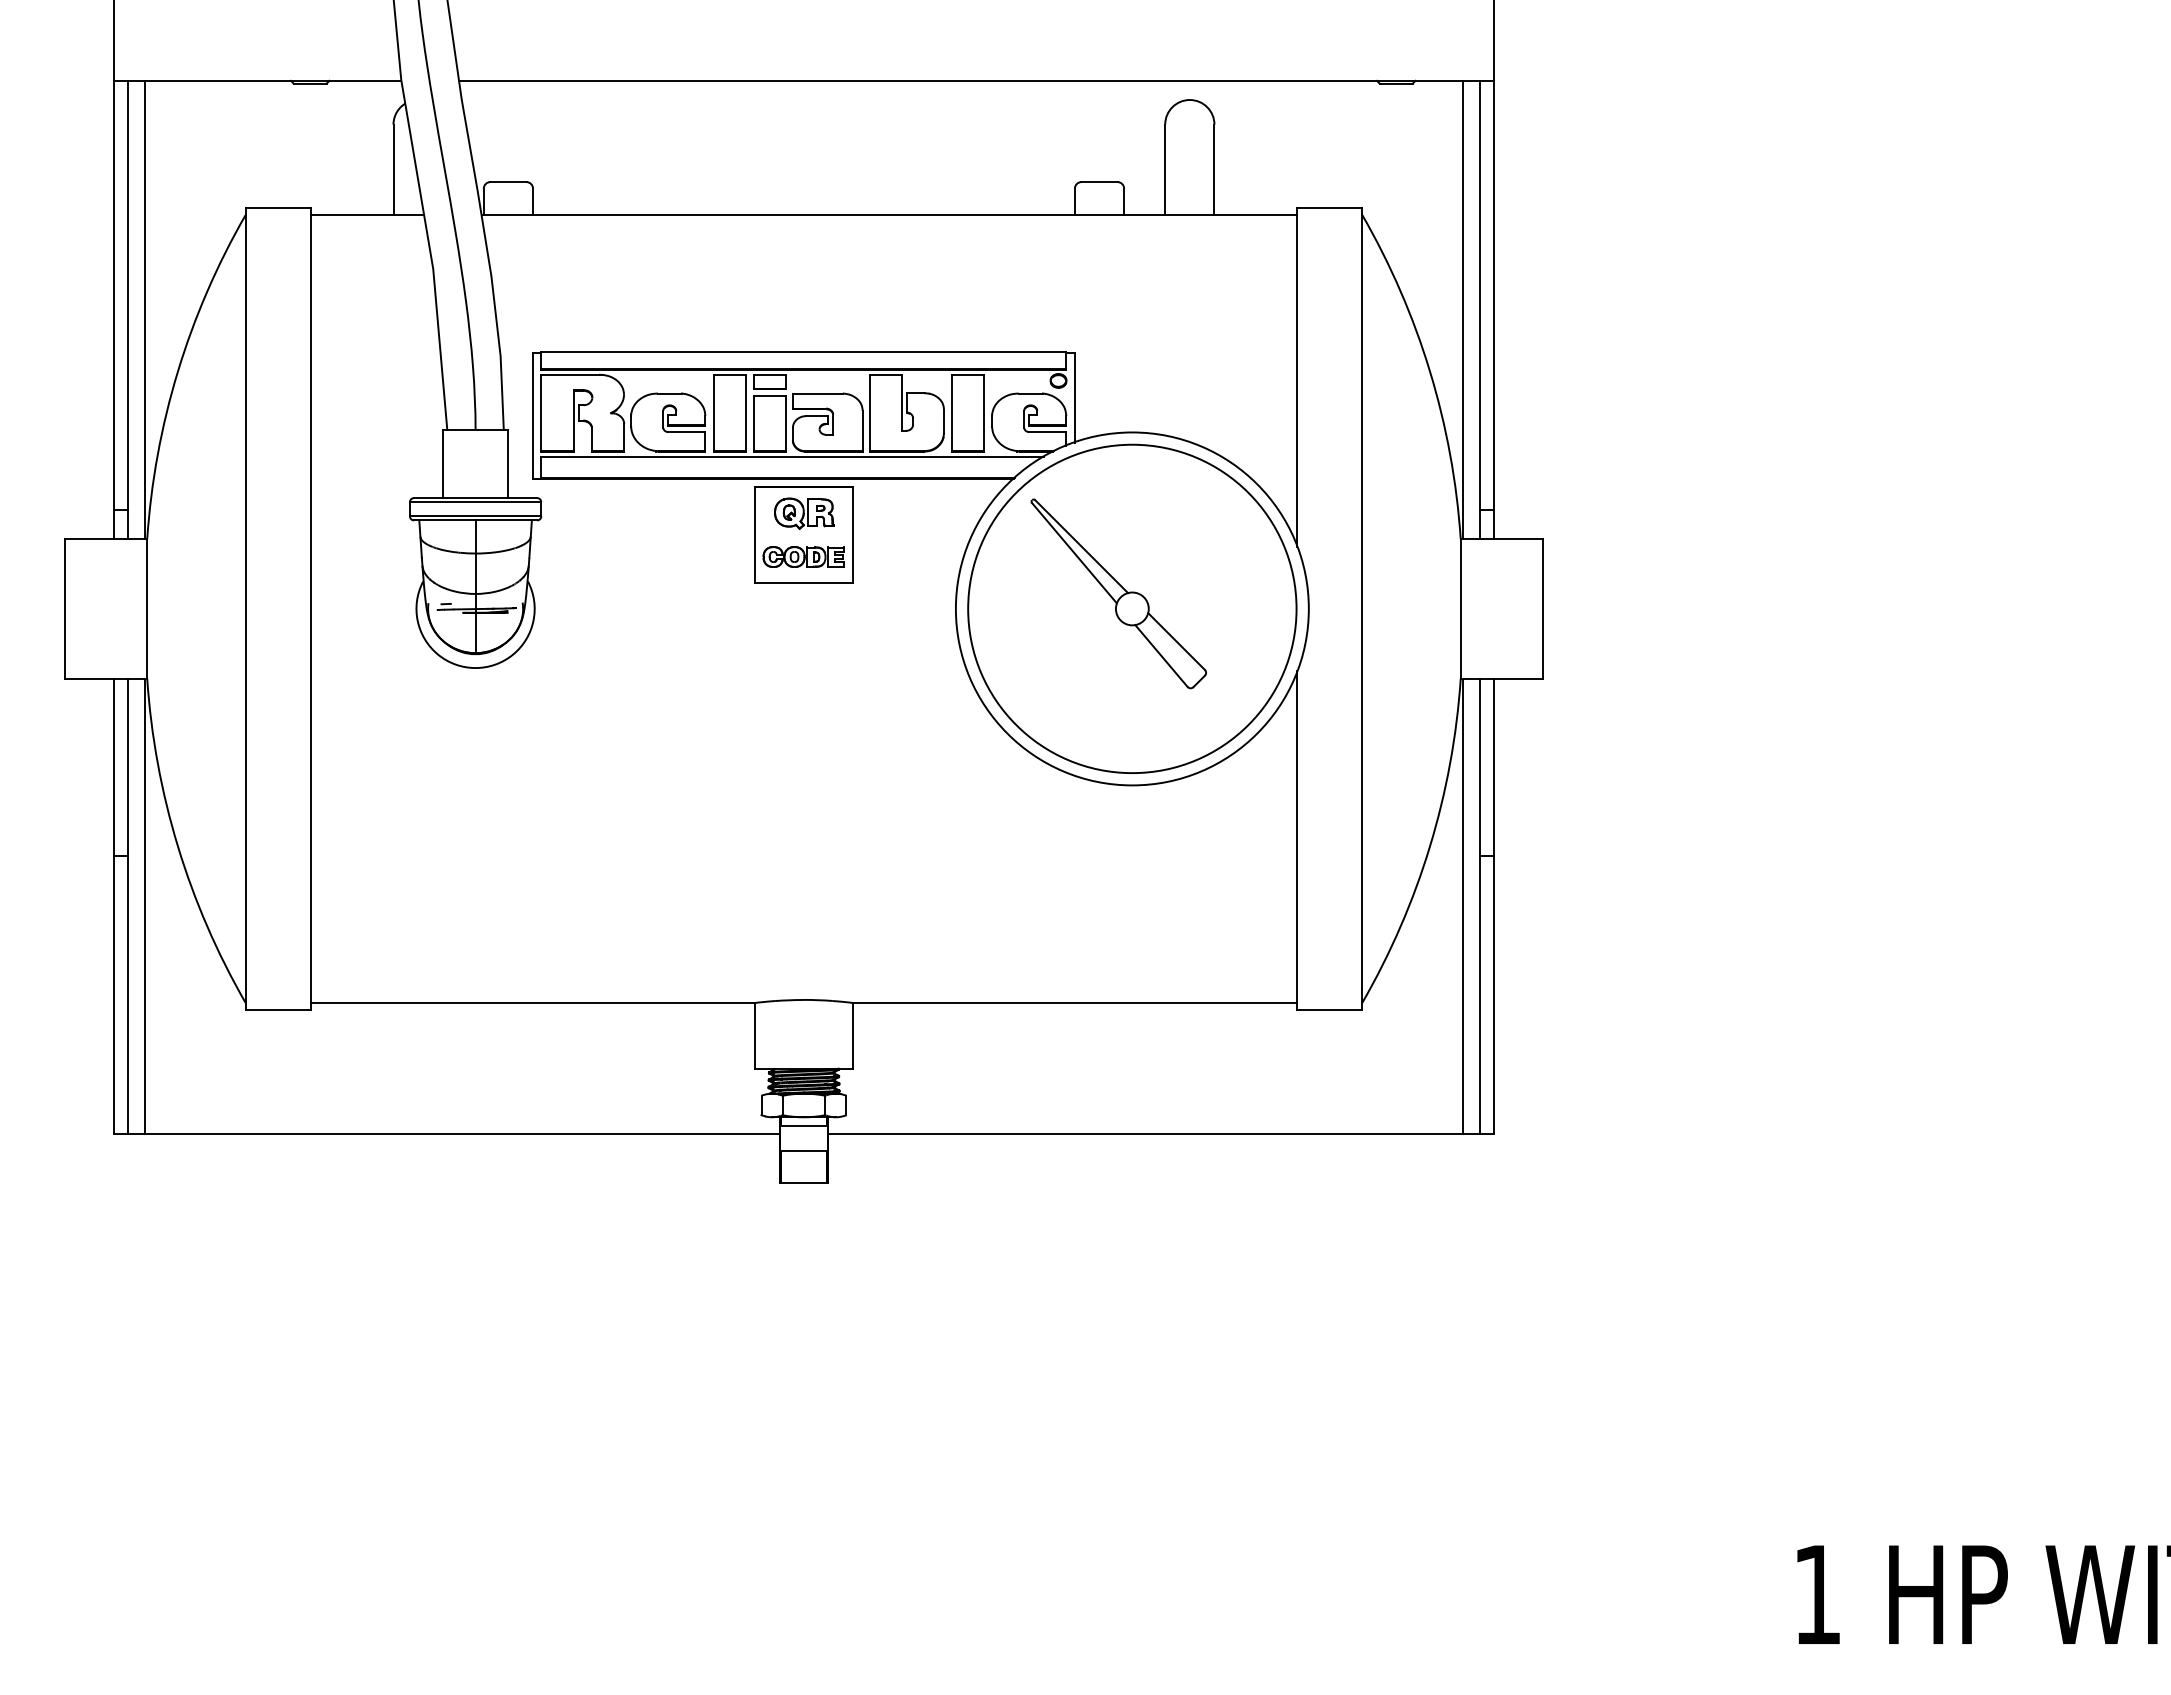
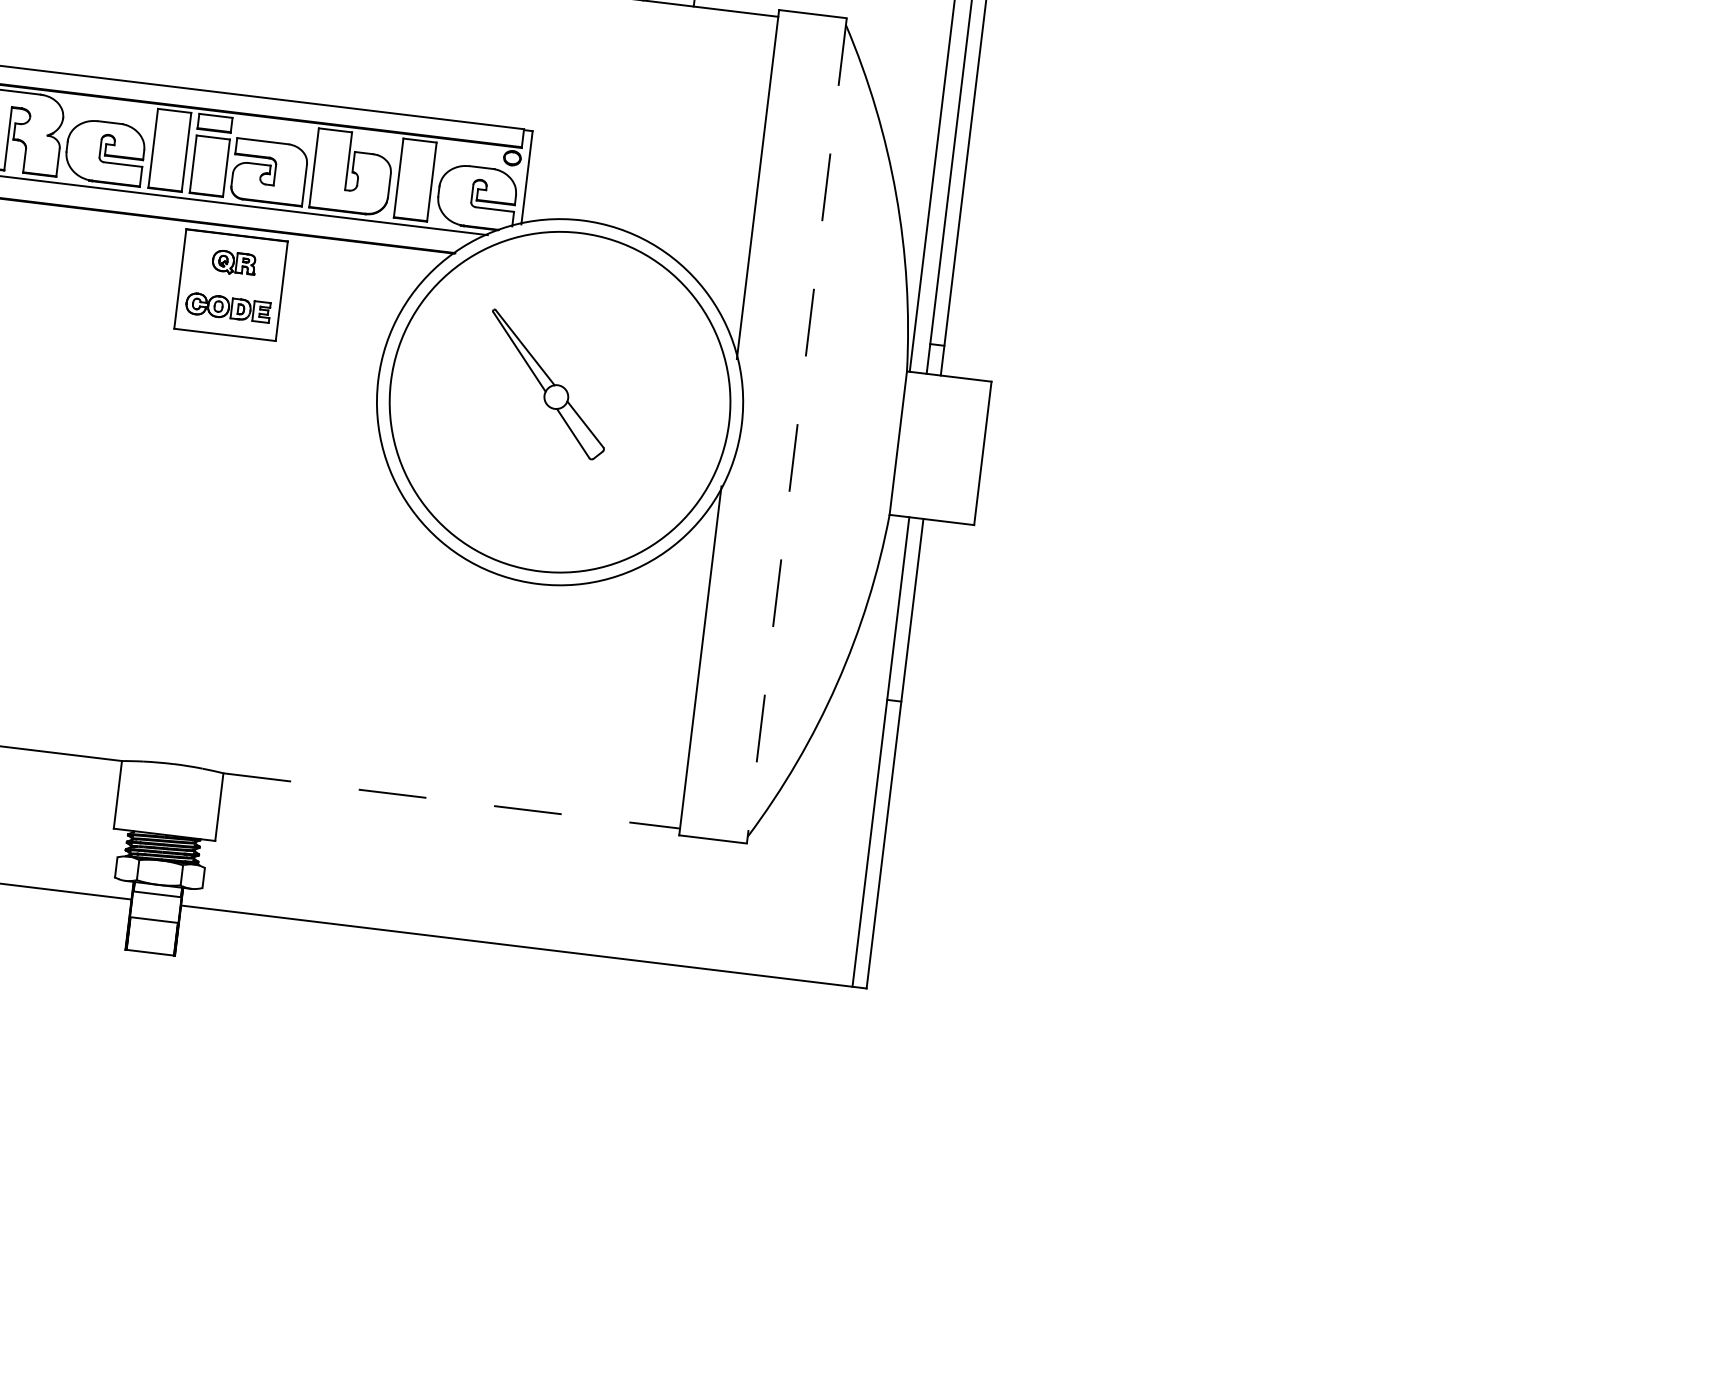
part: (804, 513) -> (234, 263), size x0.7
part: (1118, 593) -> (547, 384), size x0.7
line: (1362, 608) -> (797, 430), solid -> dashed
line: (1463, 906) -> (864, 749), removed
line: (1074, 1003) -> (451, 801), solid -> dashed

